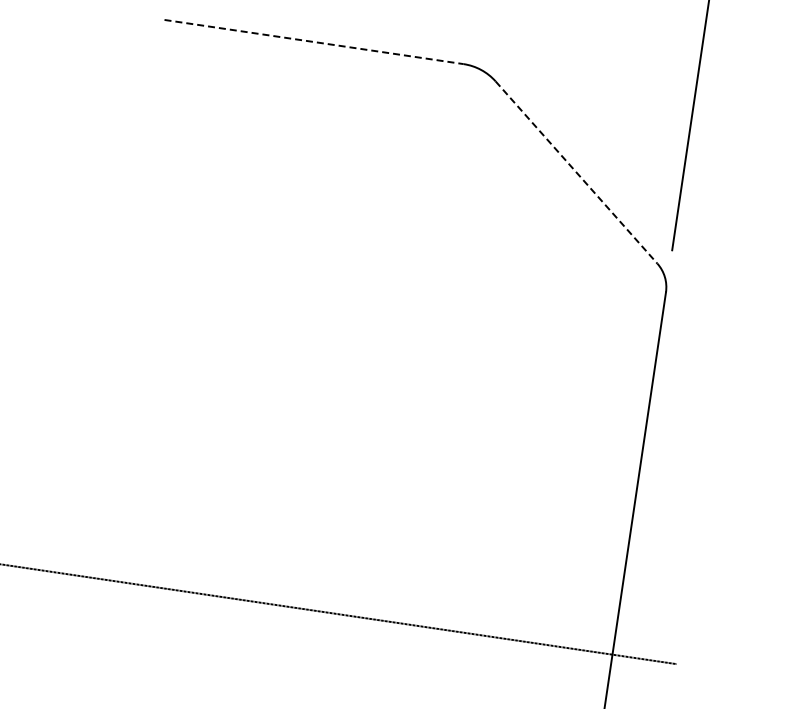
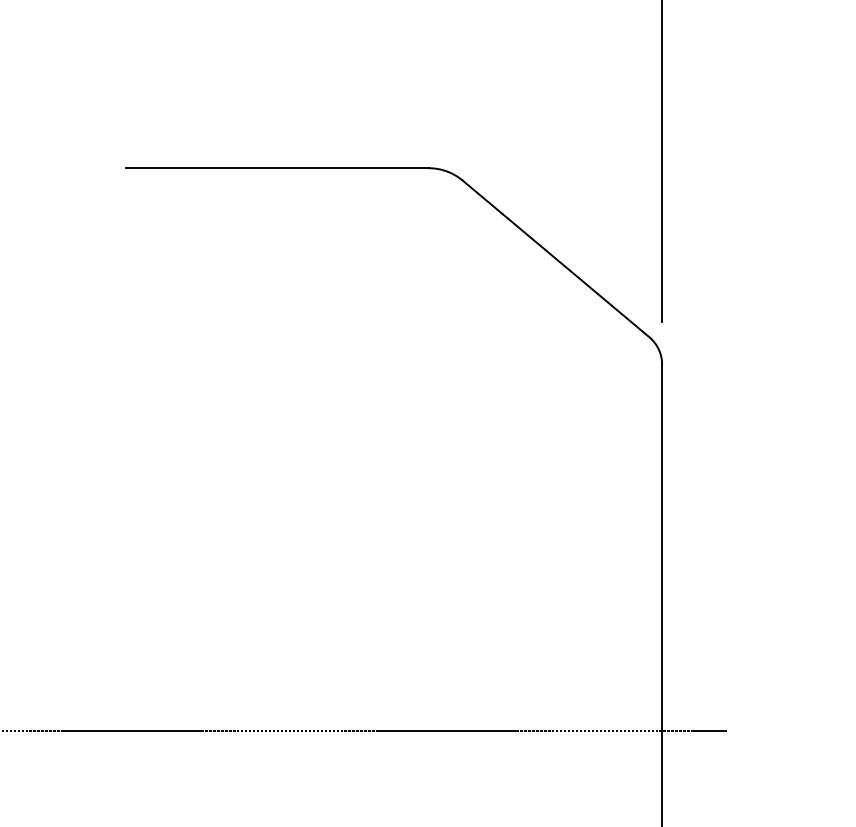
line: (314, 42) -> (277, 168), dashed -> solid
line: (576, 172) -> (556, 258), dashed -> solid

